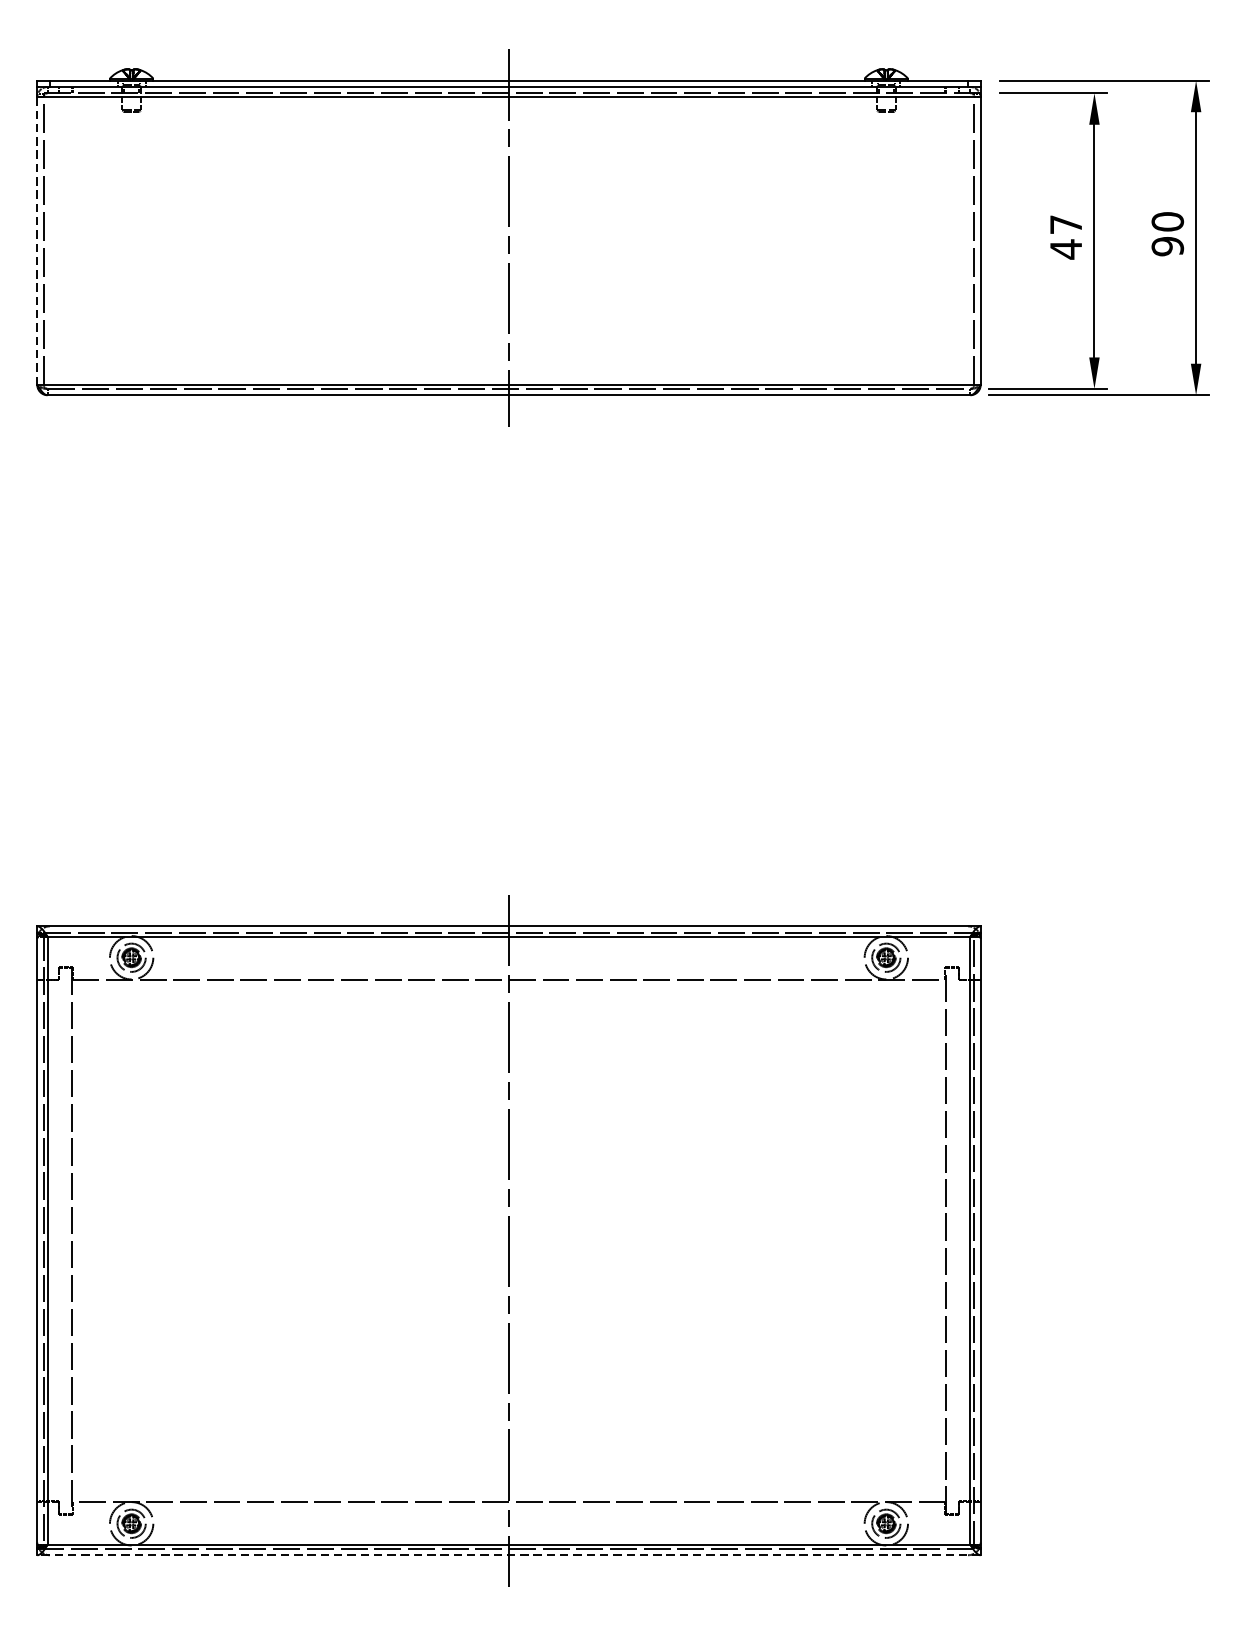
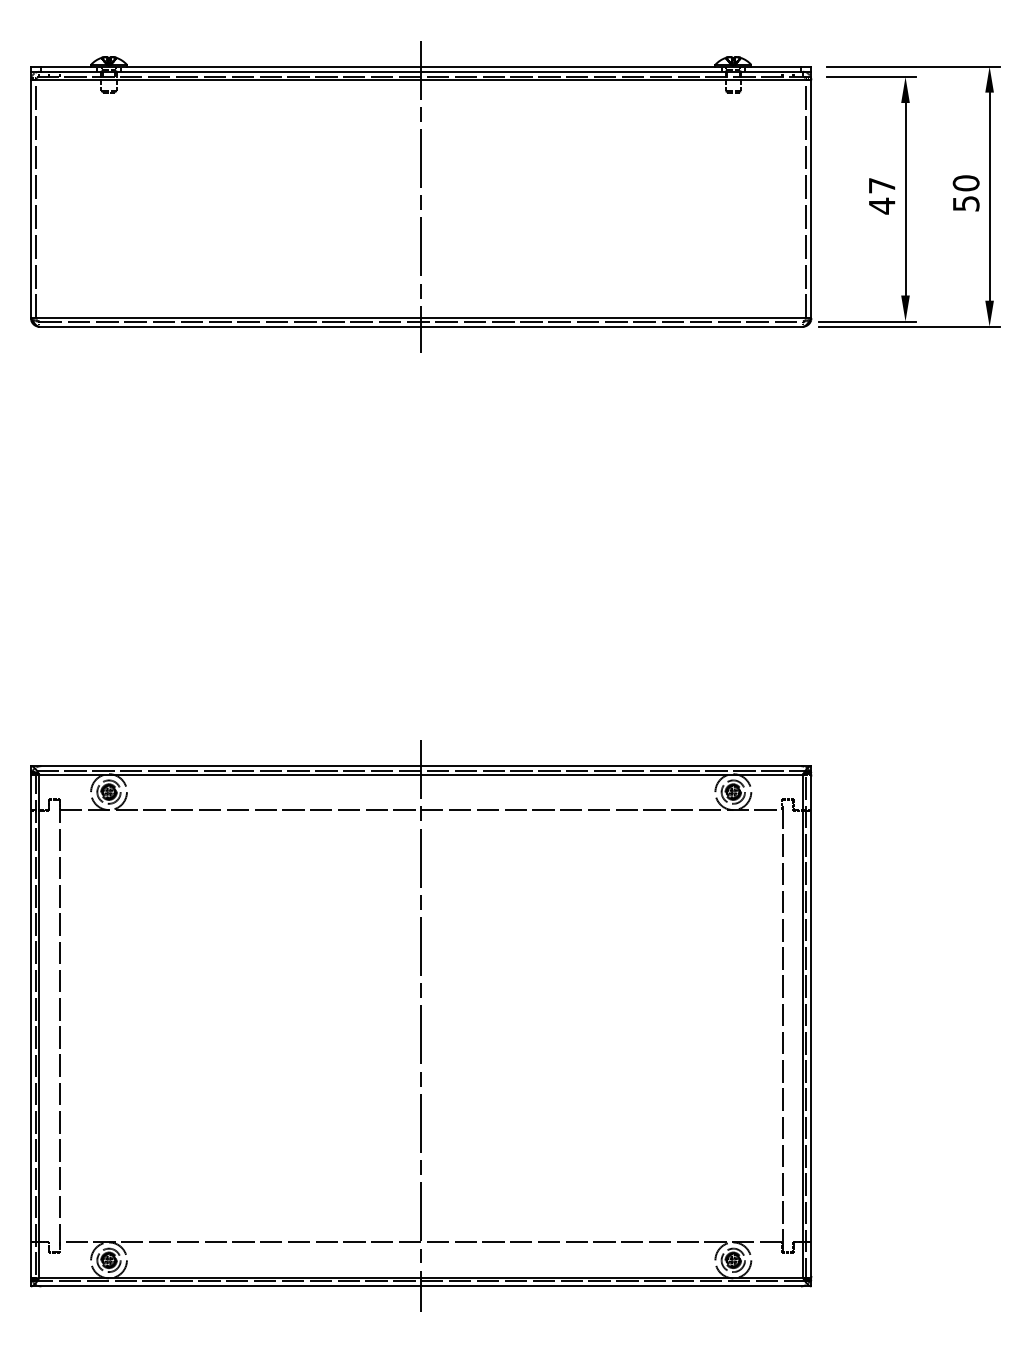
line: (36, 240) -> (30, 198), dashed -> solid
text: (1166, 246) -> (965, 203), 90 -> 50
line: (508, 1555) -> (420, 1286), dashed -> solid

